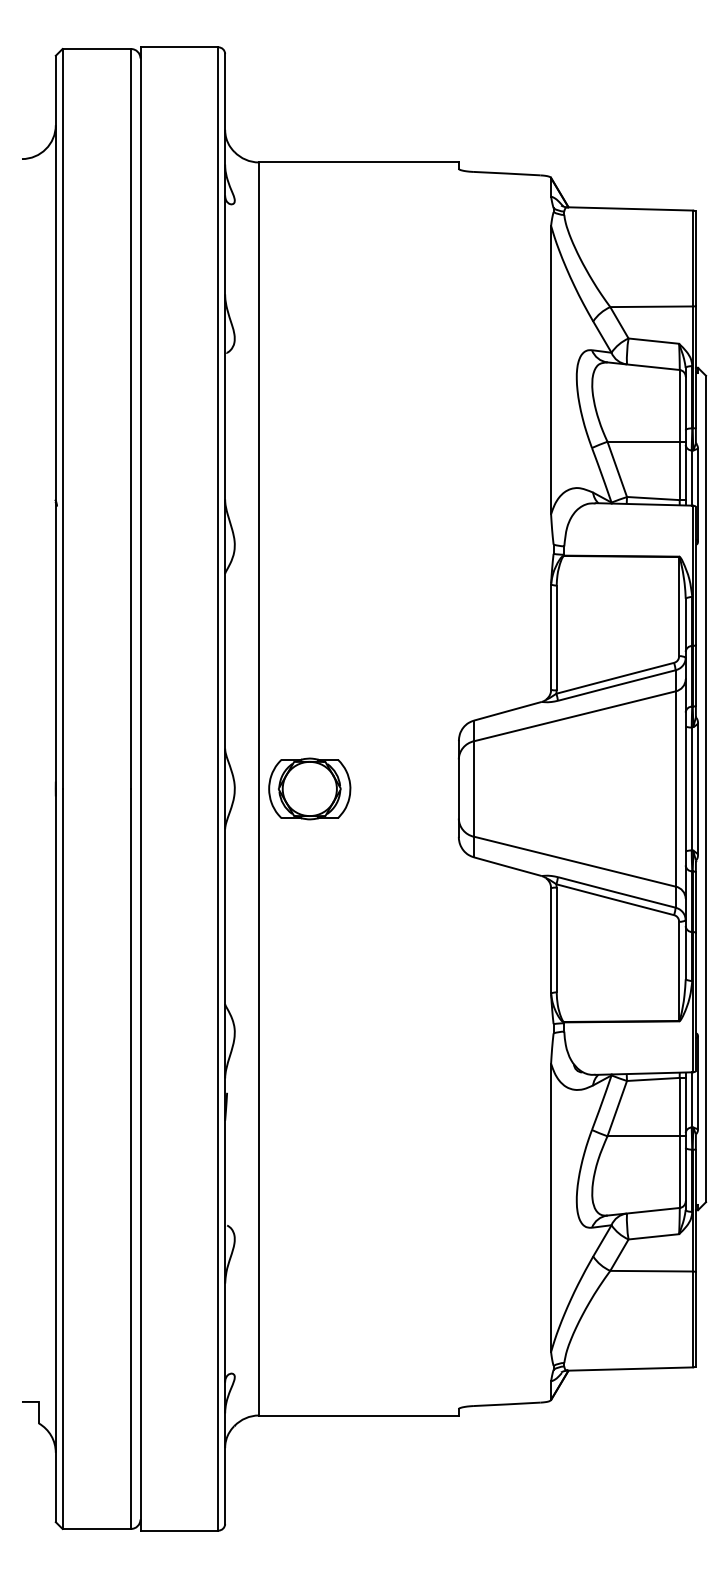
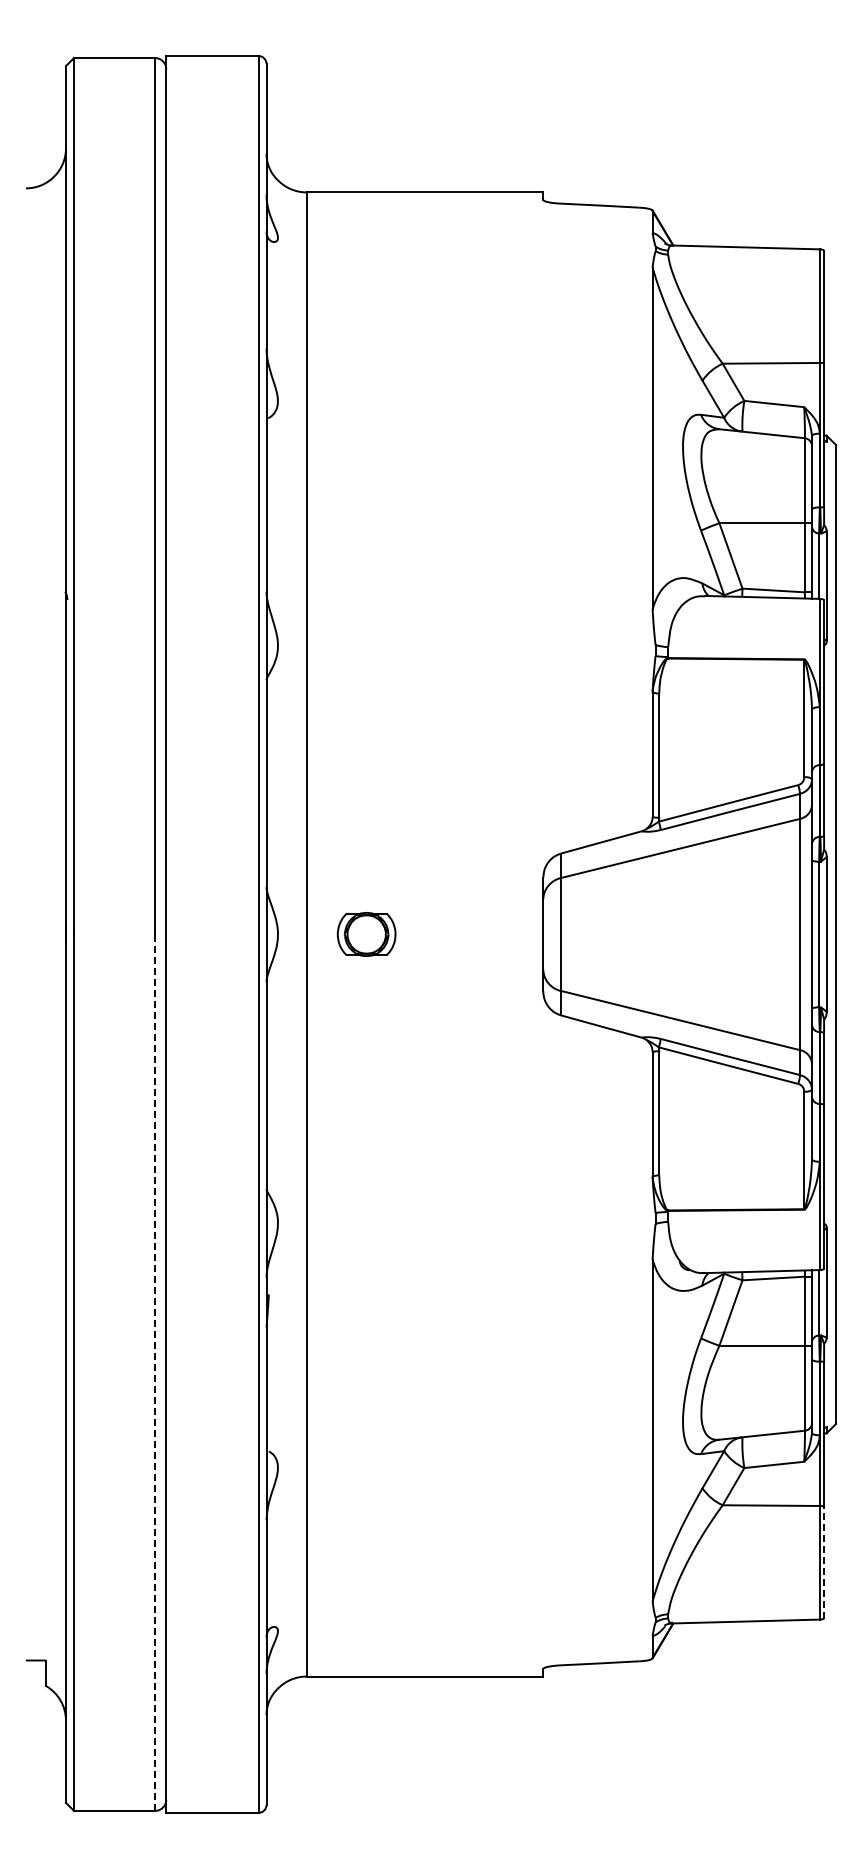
part: (309, 789) -> (366, 934), size x0.6
line: (131, 1158) -> (155, 1372), solid -> dashed
line: (696, 1318) -> (824, 1561), solid -> dashed

